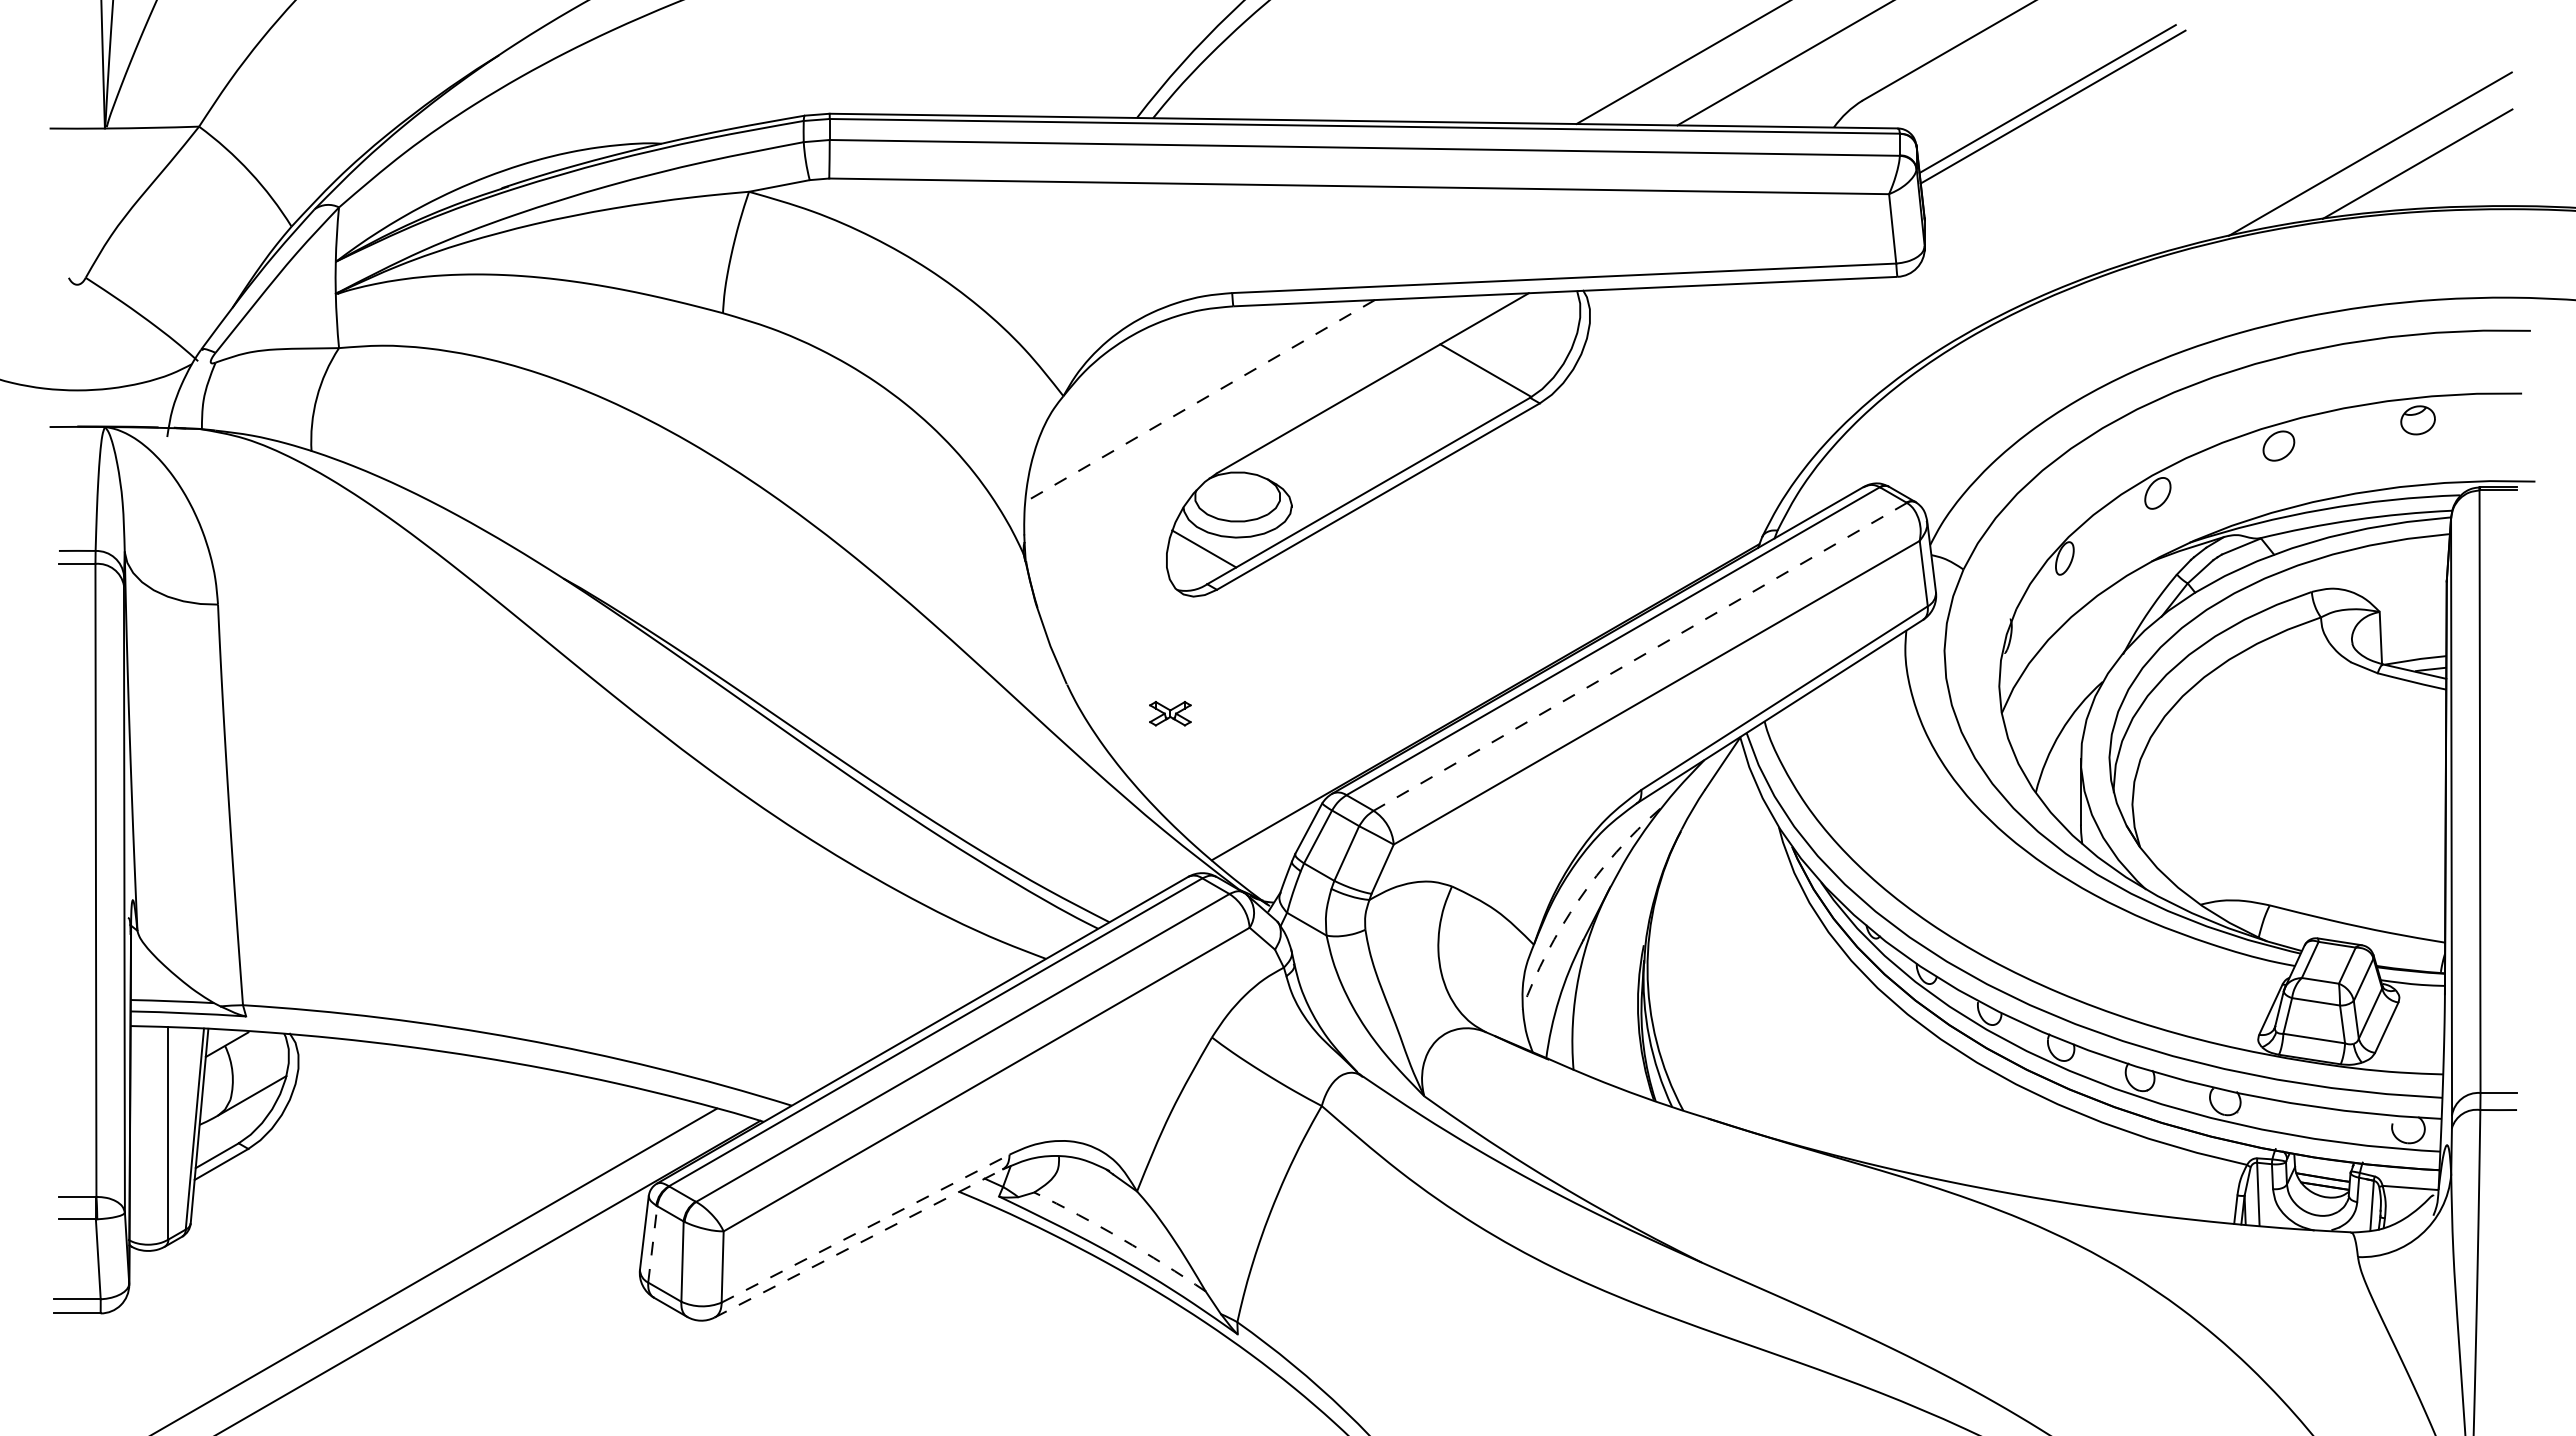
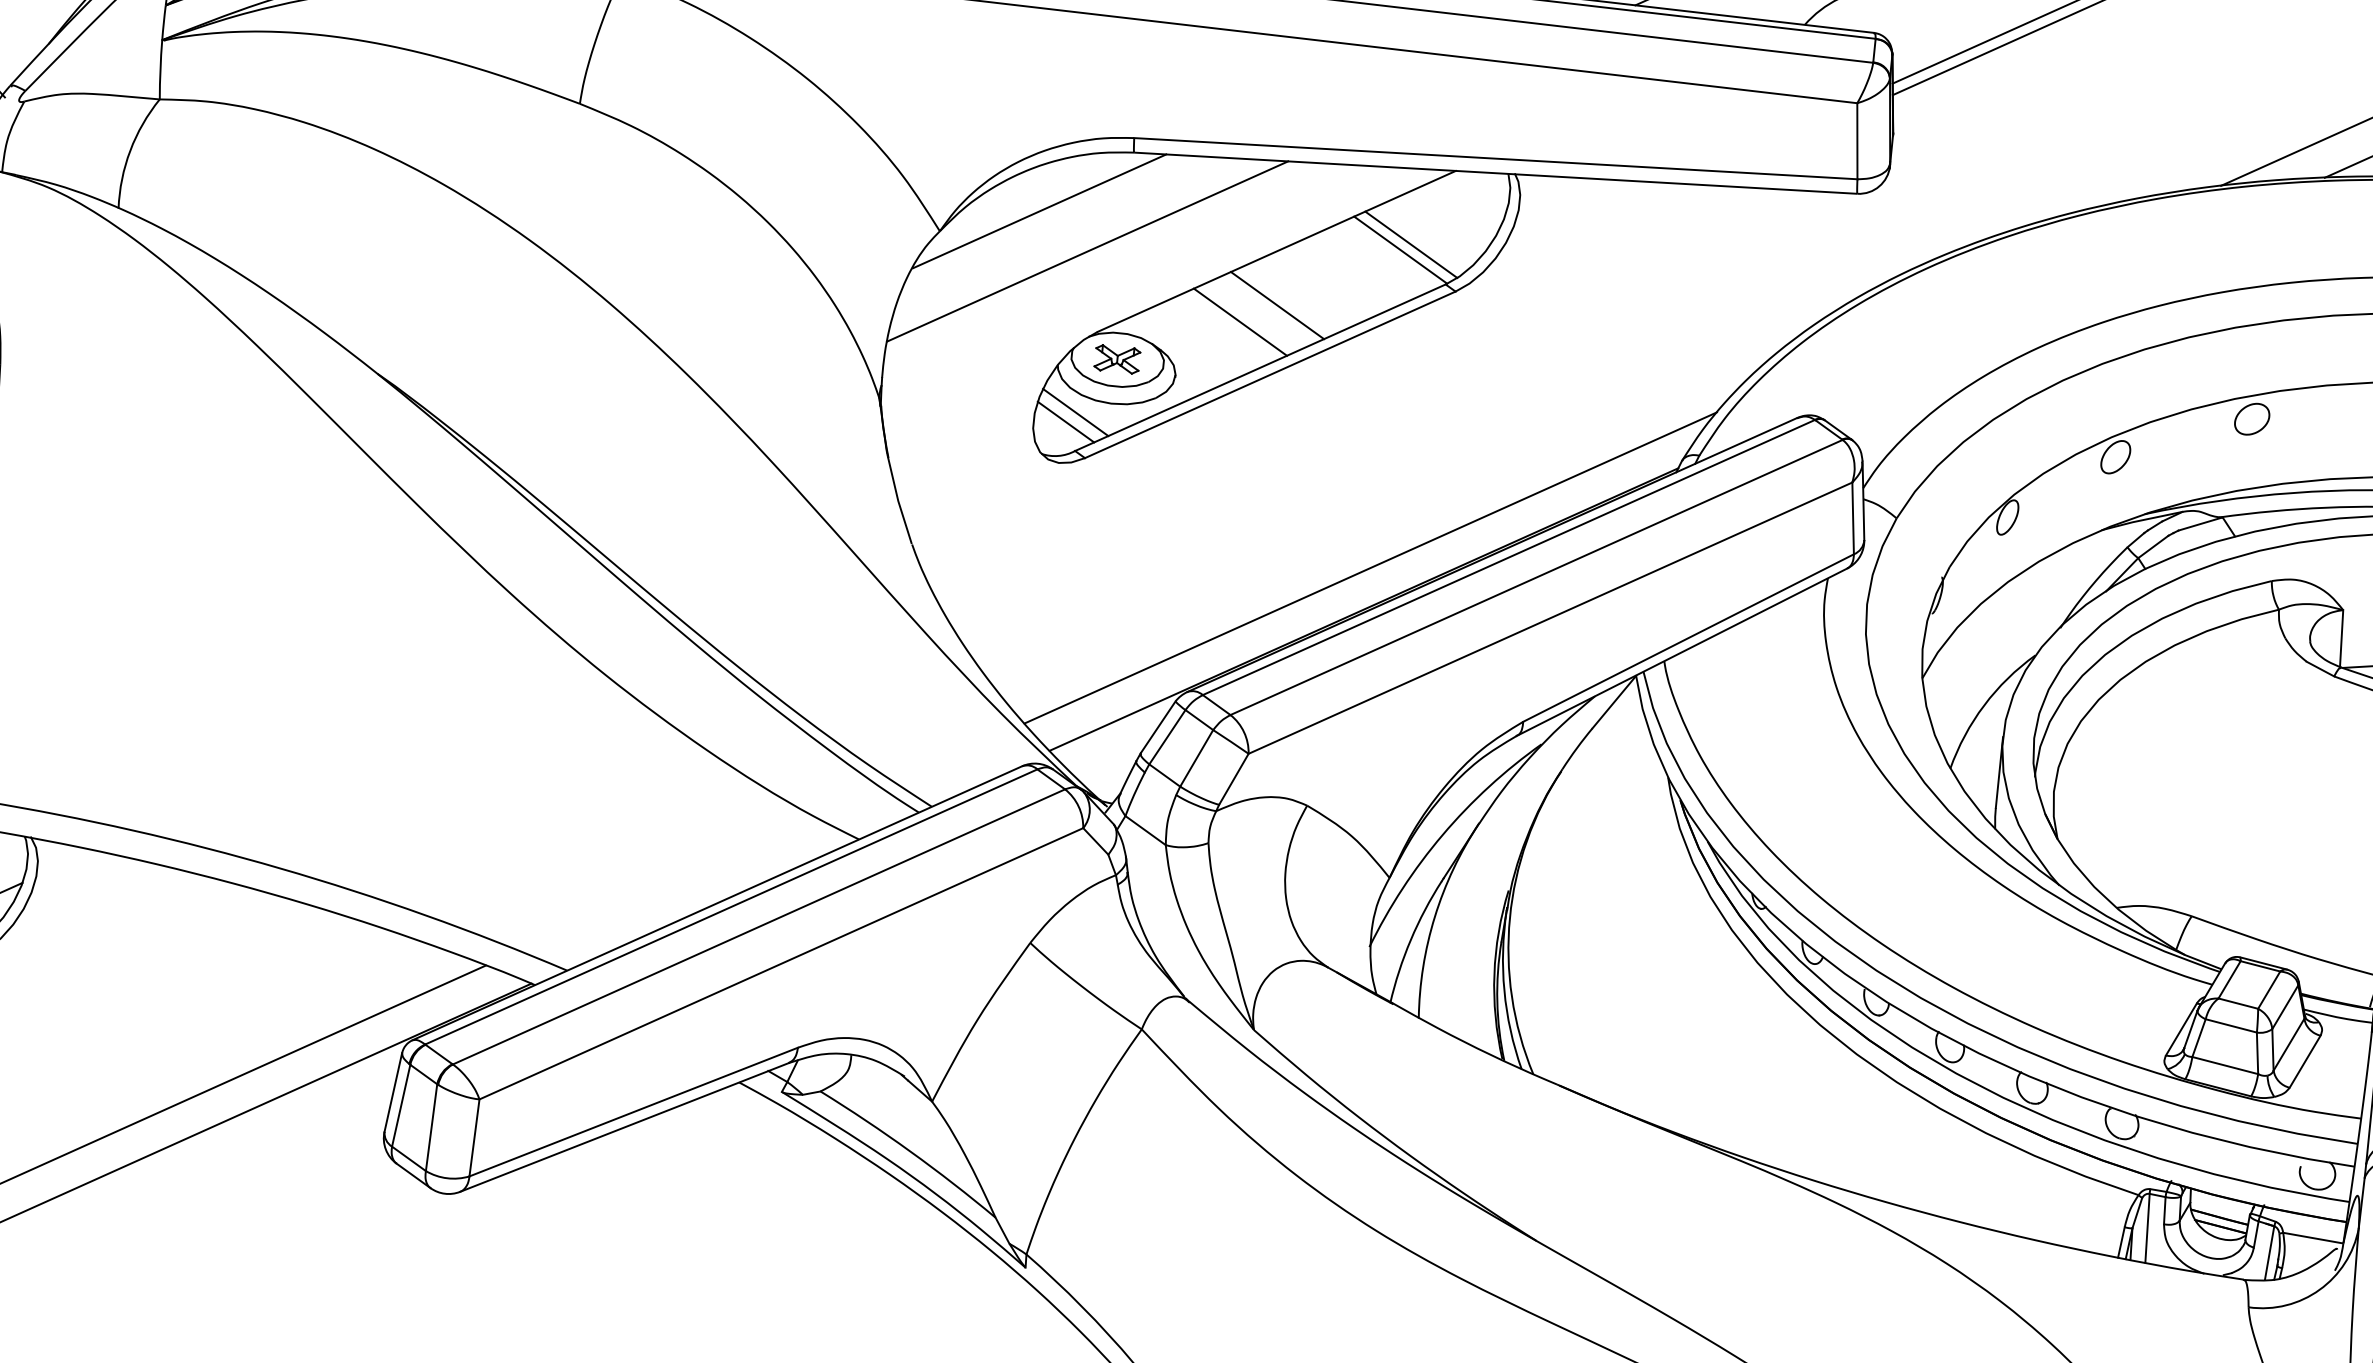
line: (1495, 364) -> (1411, 244), added
line: (1152, 368) -> (1039, 211), added
line: (1200, 400) -> (1088, 251), dashed -> solid
line: (1378, 432) -> (1277, 305), added
line: (1345, 450) -> (1239, 321), added
line: (1195, 558) -> (1065, 421), added
line: (1640, 656) -> (1536, 577), dashed -> solid
line: (1487, 663) -> (1370, 567), added
part: (1170, 713) -> (1117, 359), moved
arc: (1578, 900) -> (1442, 834), dashed -> solid
line: (865, 1228) -> (633, 1111), dashed -> solid
arc: (1121, 1238) -> (910, 1150), dashed -> solid
line: (652, 1243) -> (401, 1104), dashed -> solid
line: (858, 1243) -> (624, 1127), dashed -> solid

